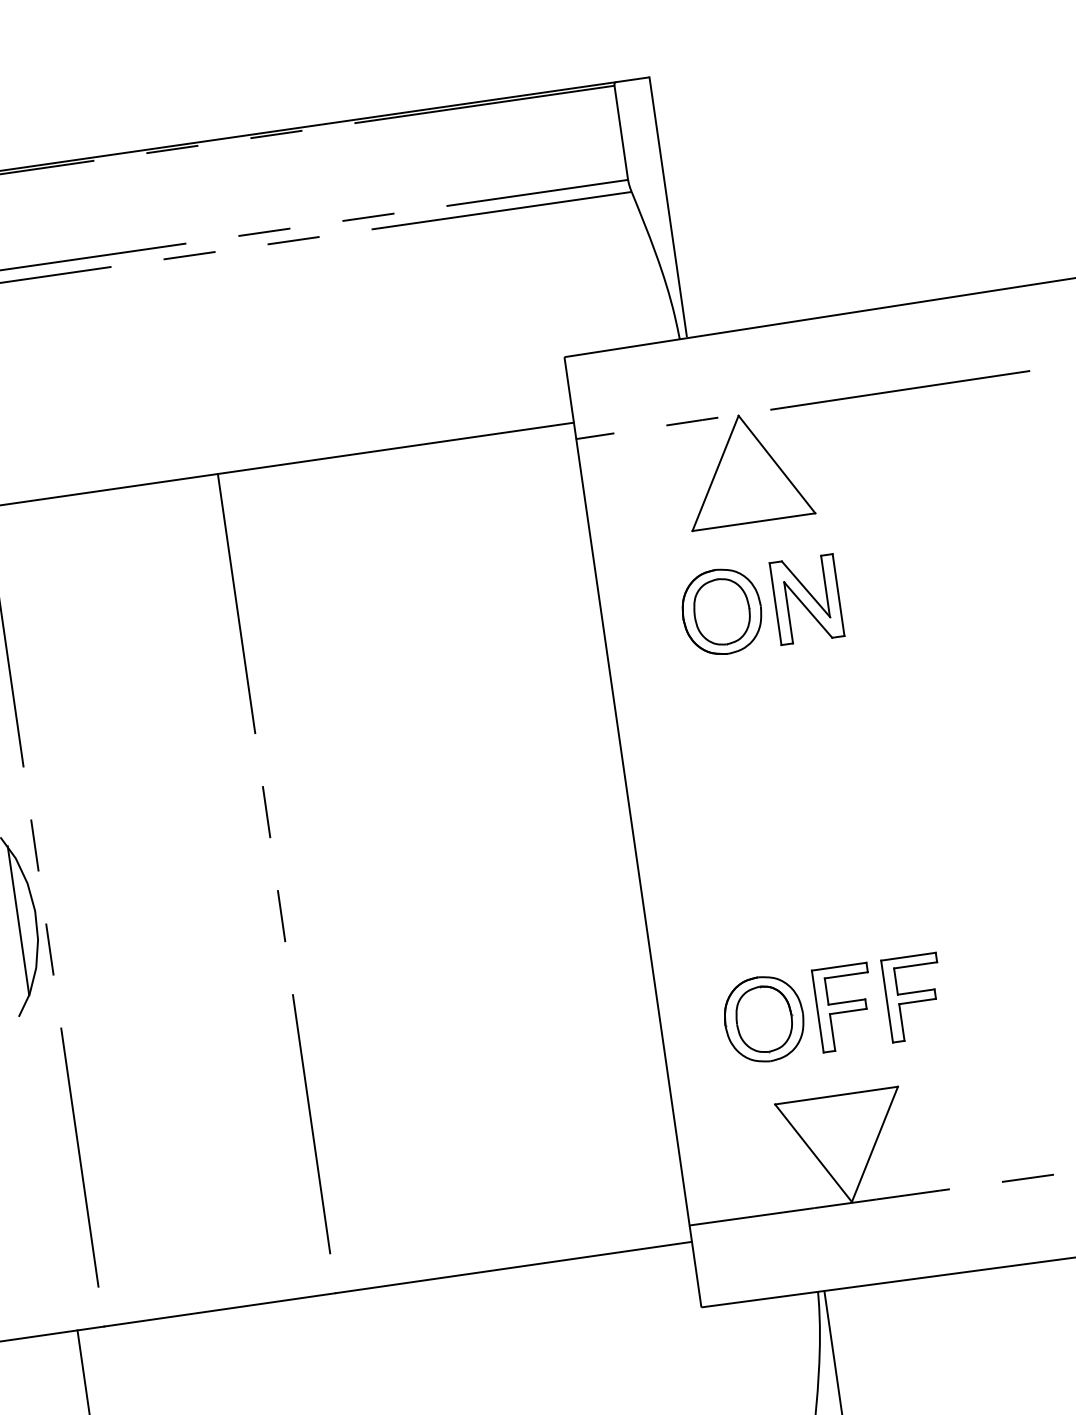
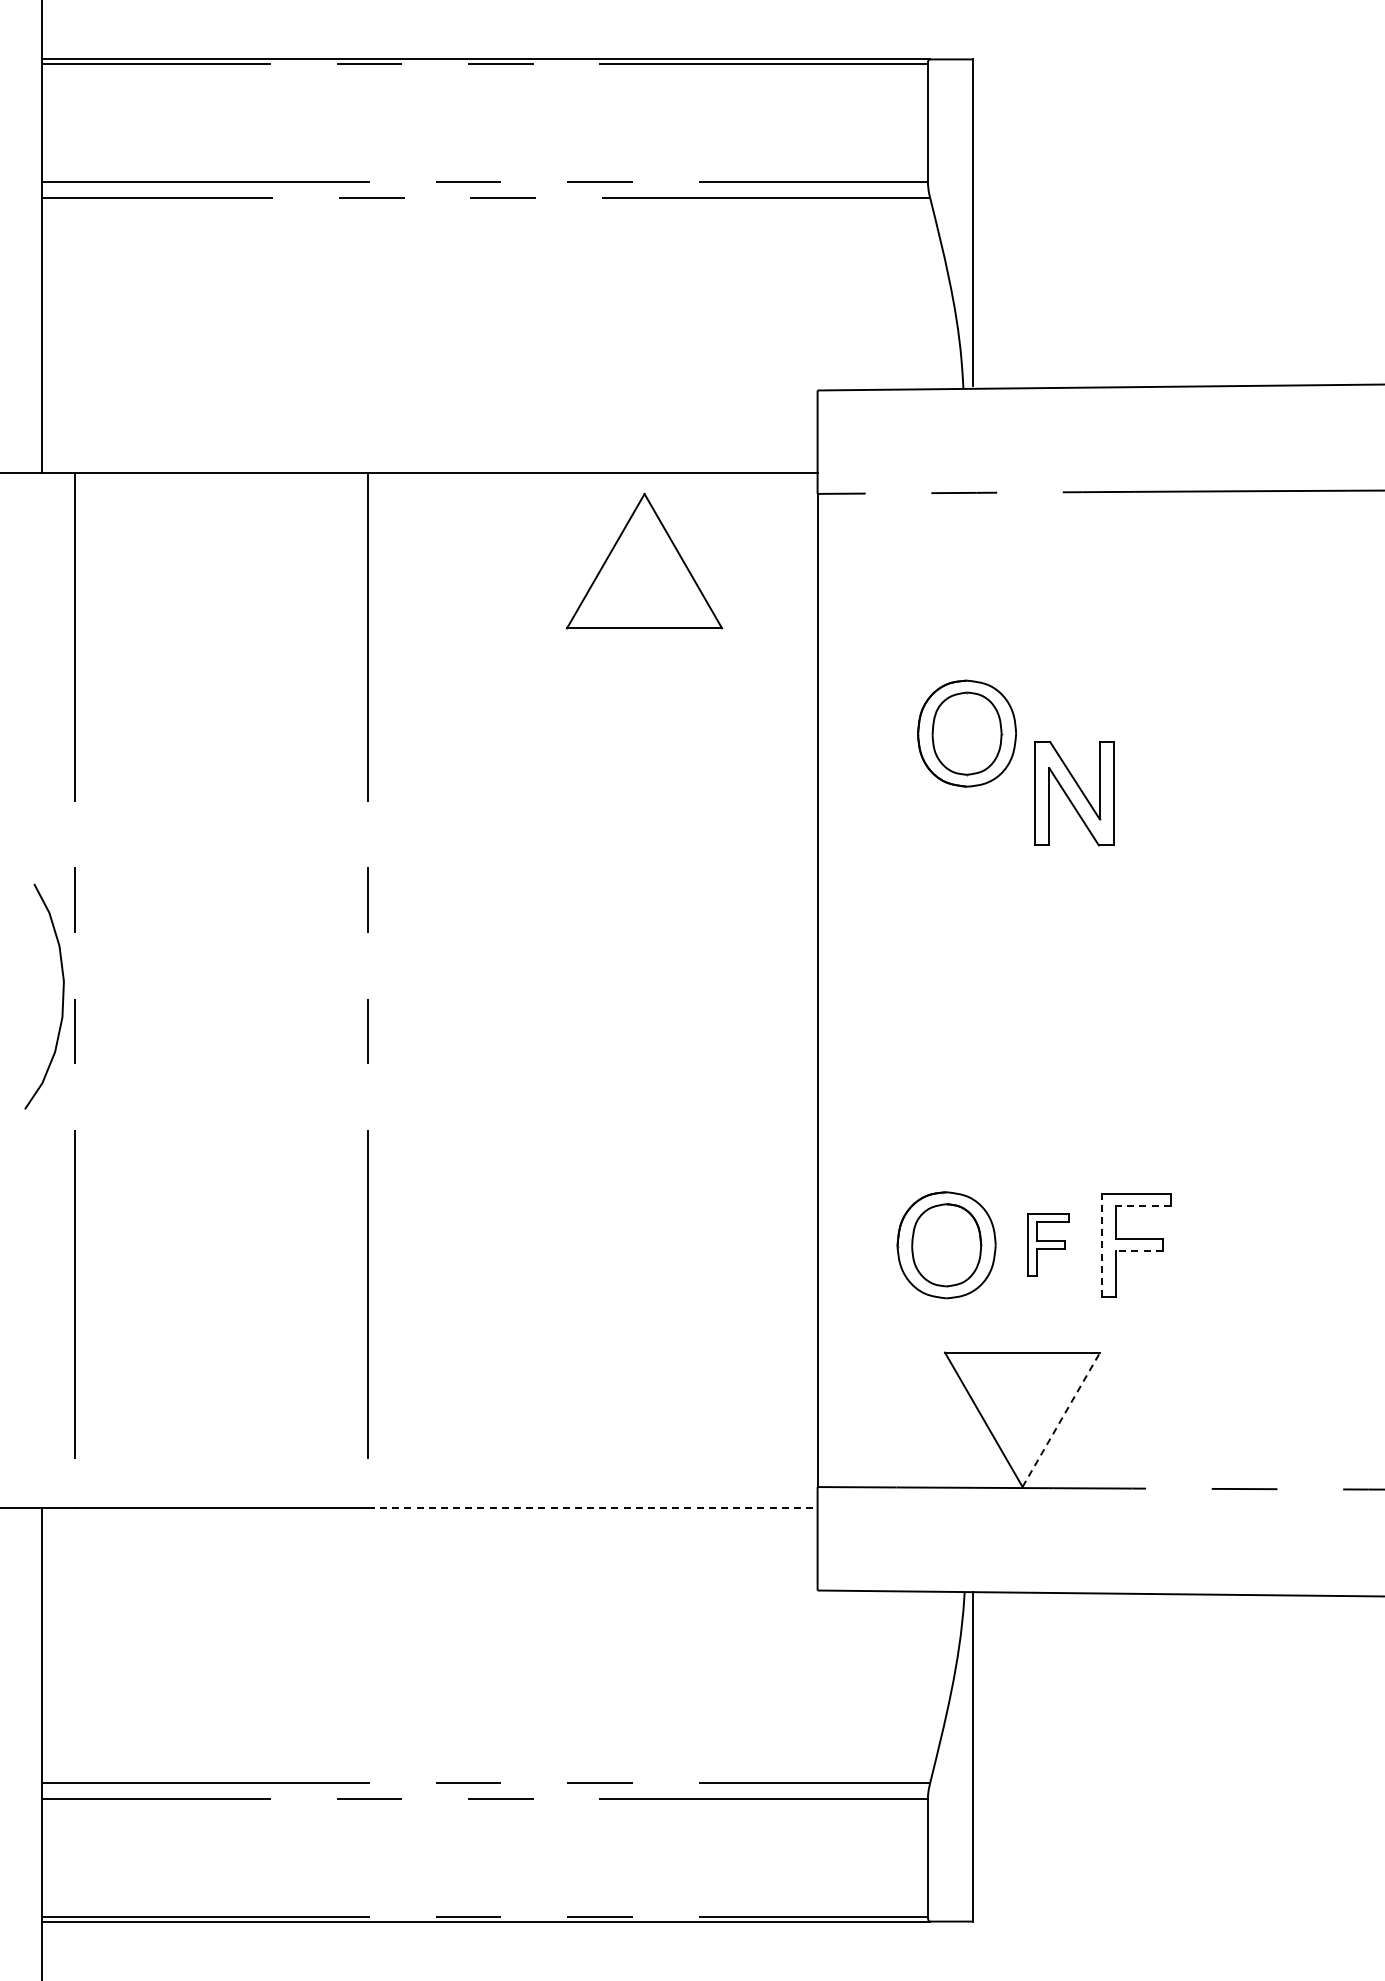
part: (746, 468) -> (644, 560), moved
part: (807, 599) -> (1074, 793), moved
line: (18, 920) -> (41, 990), removed
line: (915, 965) -> (1143, 1205), solid -> dashed
line: (886, 1001) -> (1101, 1245), solid -> dashed
line: (917, 1001) -> (1139, 1250), solid -> dashed
part: (844, 1007) -> (1048, 1245), size x0.6
line: (875, 1144) -> (1061, 1419), solid -> dashed
line: (513, 1267) -> (592, 1507), solid -> dashed

